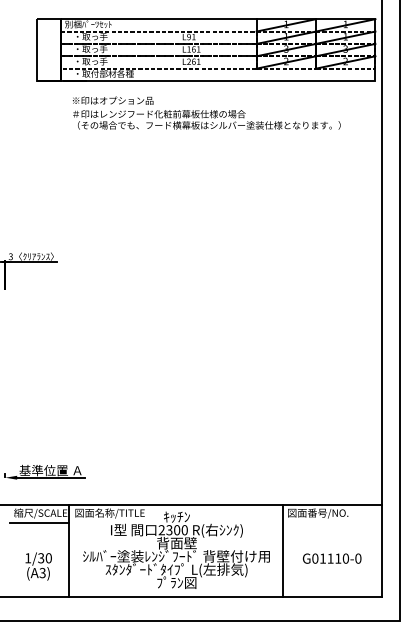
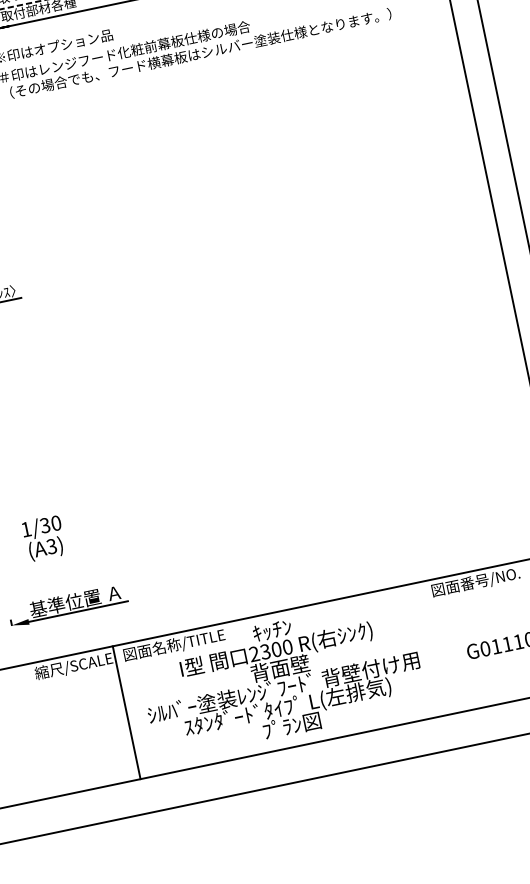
line: (39, 522) -> (74, 679), removed
line: (282, 551) -> (435, 648), removed
text: (38, 566) -> (43, 538), moved

